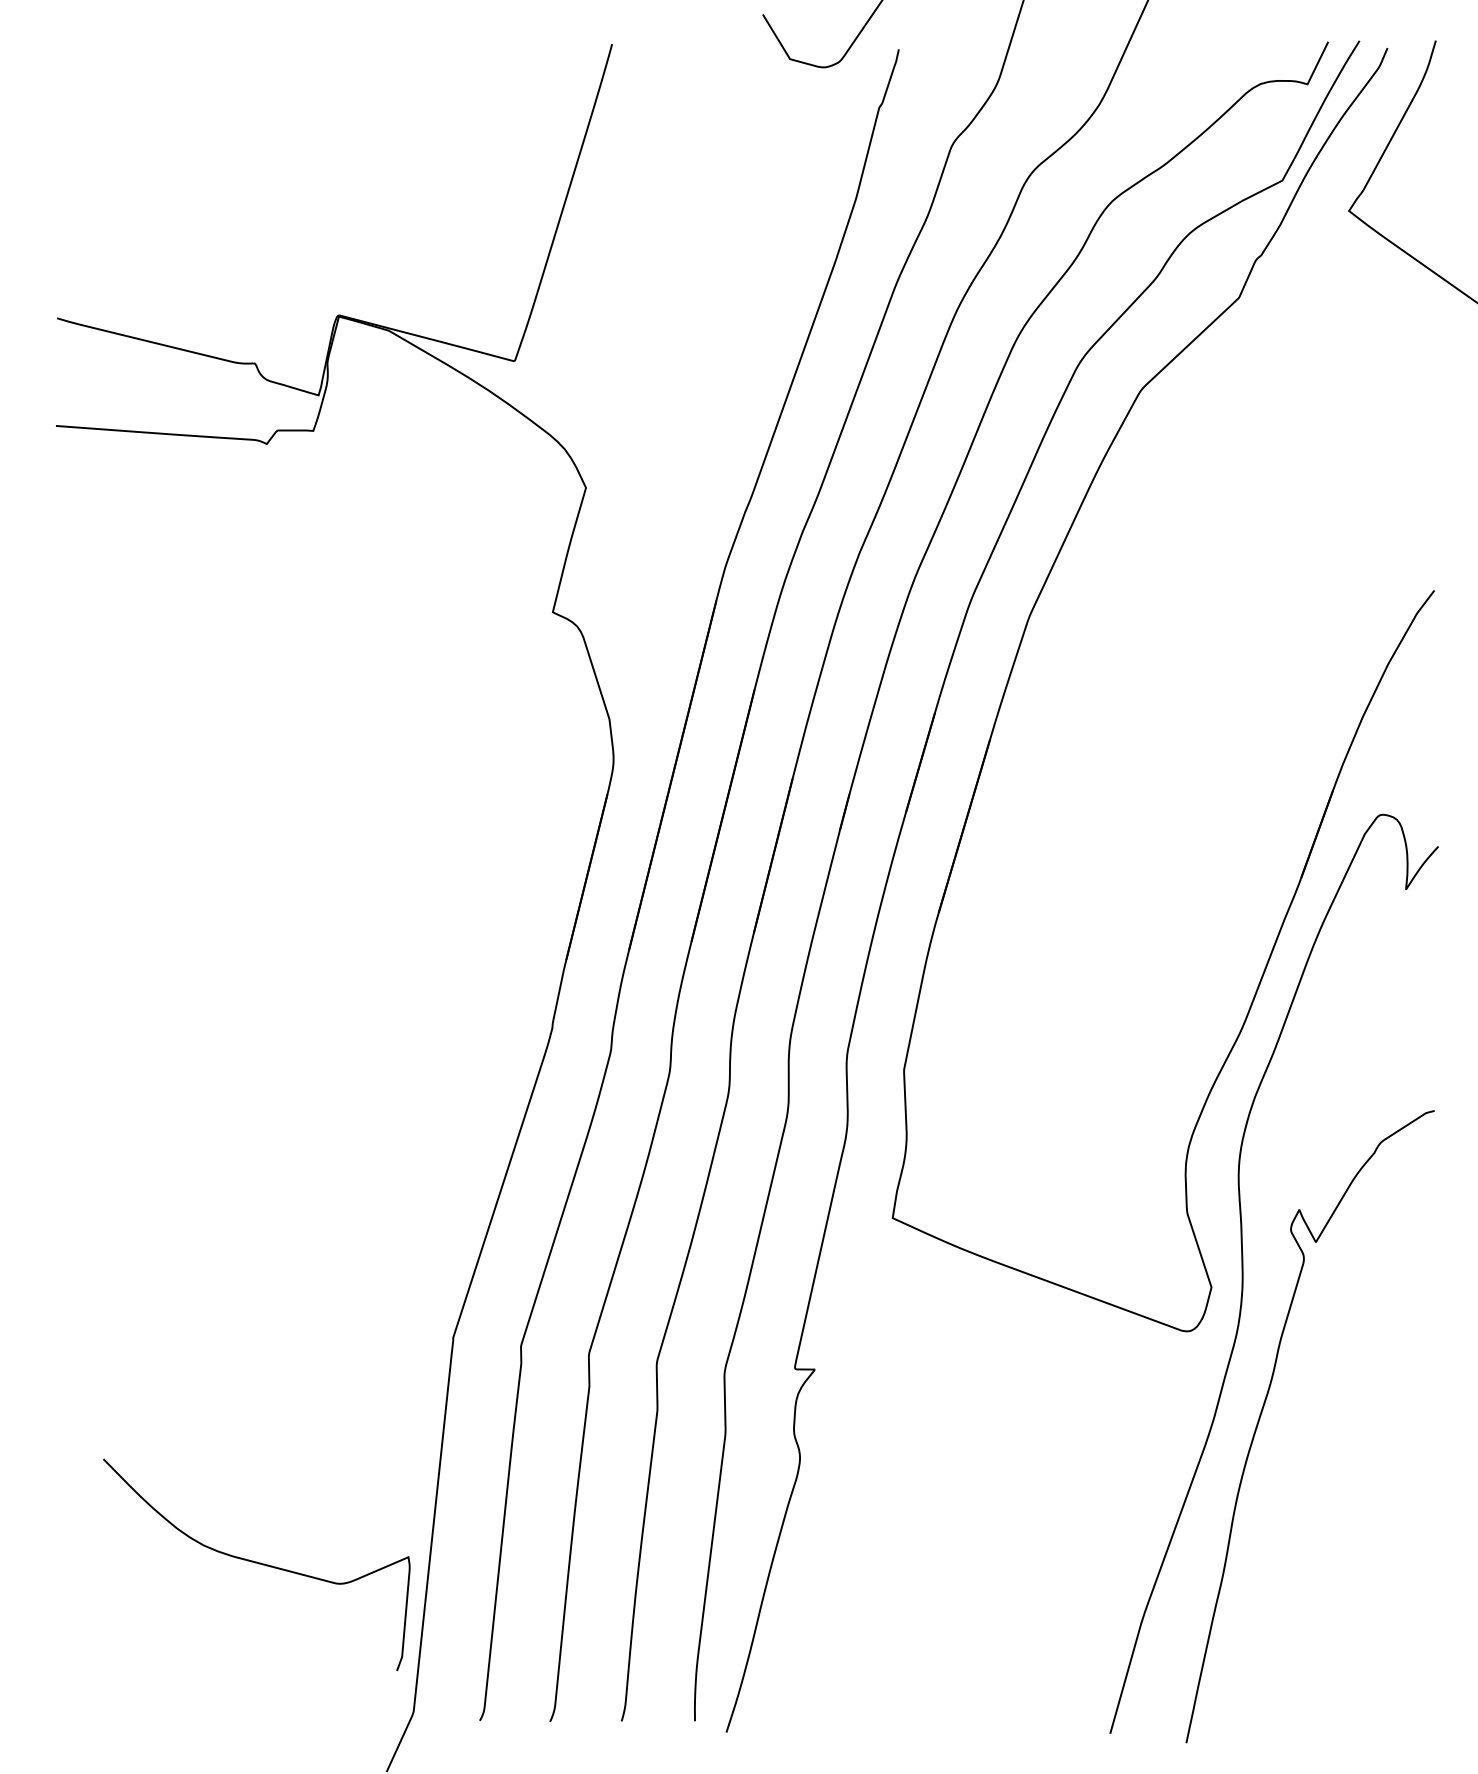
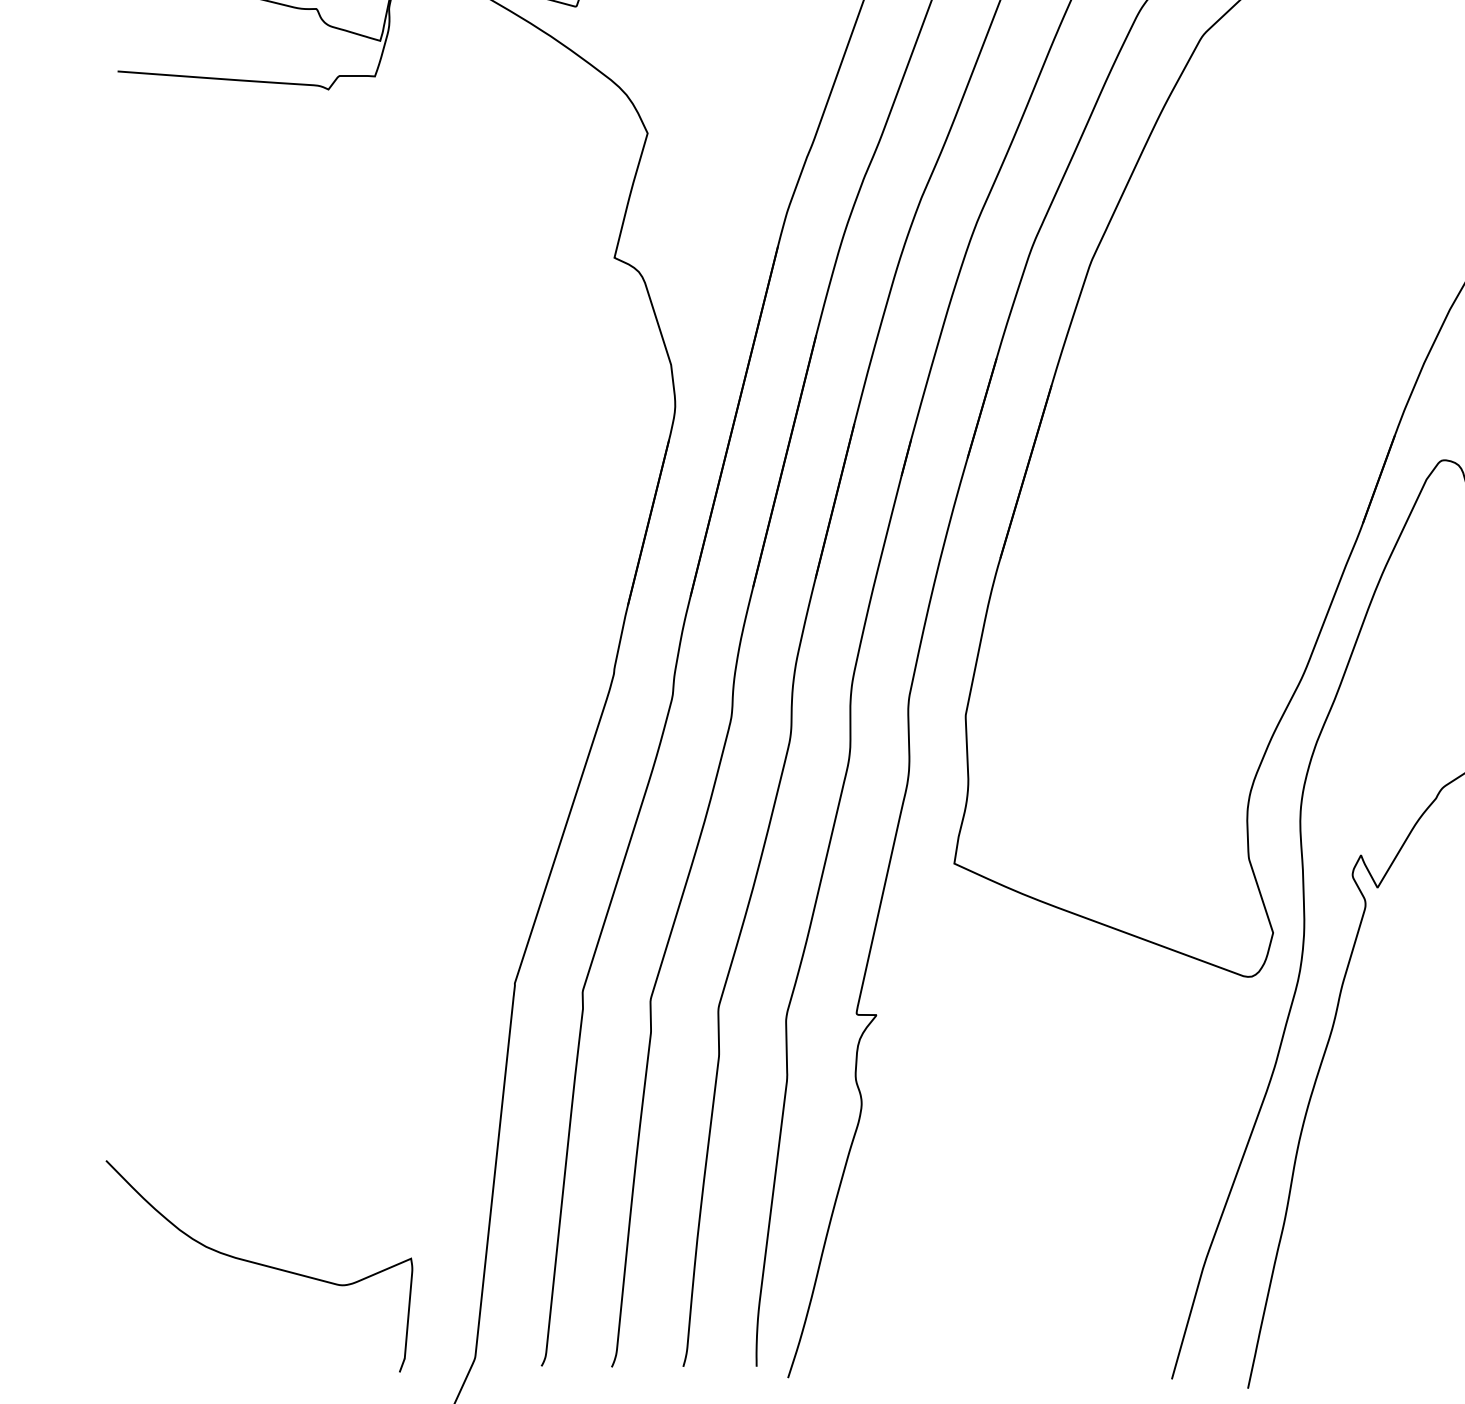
curve: (256, 1563) -> (259, 1265), moved

